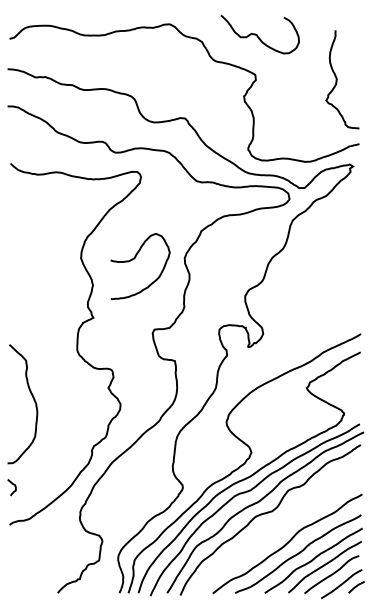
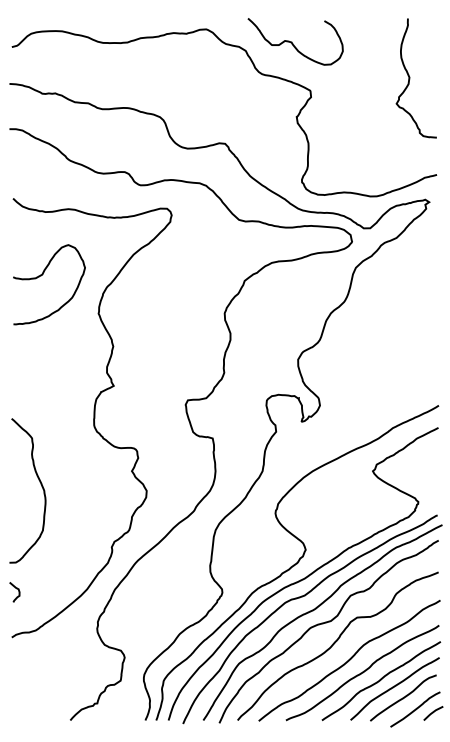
curve: (258, 35) -> (293, 42), moved
curve: (337, 79) -> (410, 78), moved
curve: (134, 259) -> (42, 276), moved
curve: (276, 529) -> (336, 643), added

